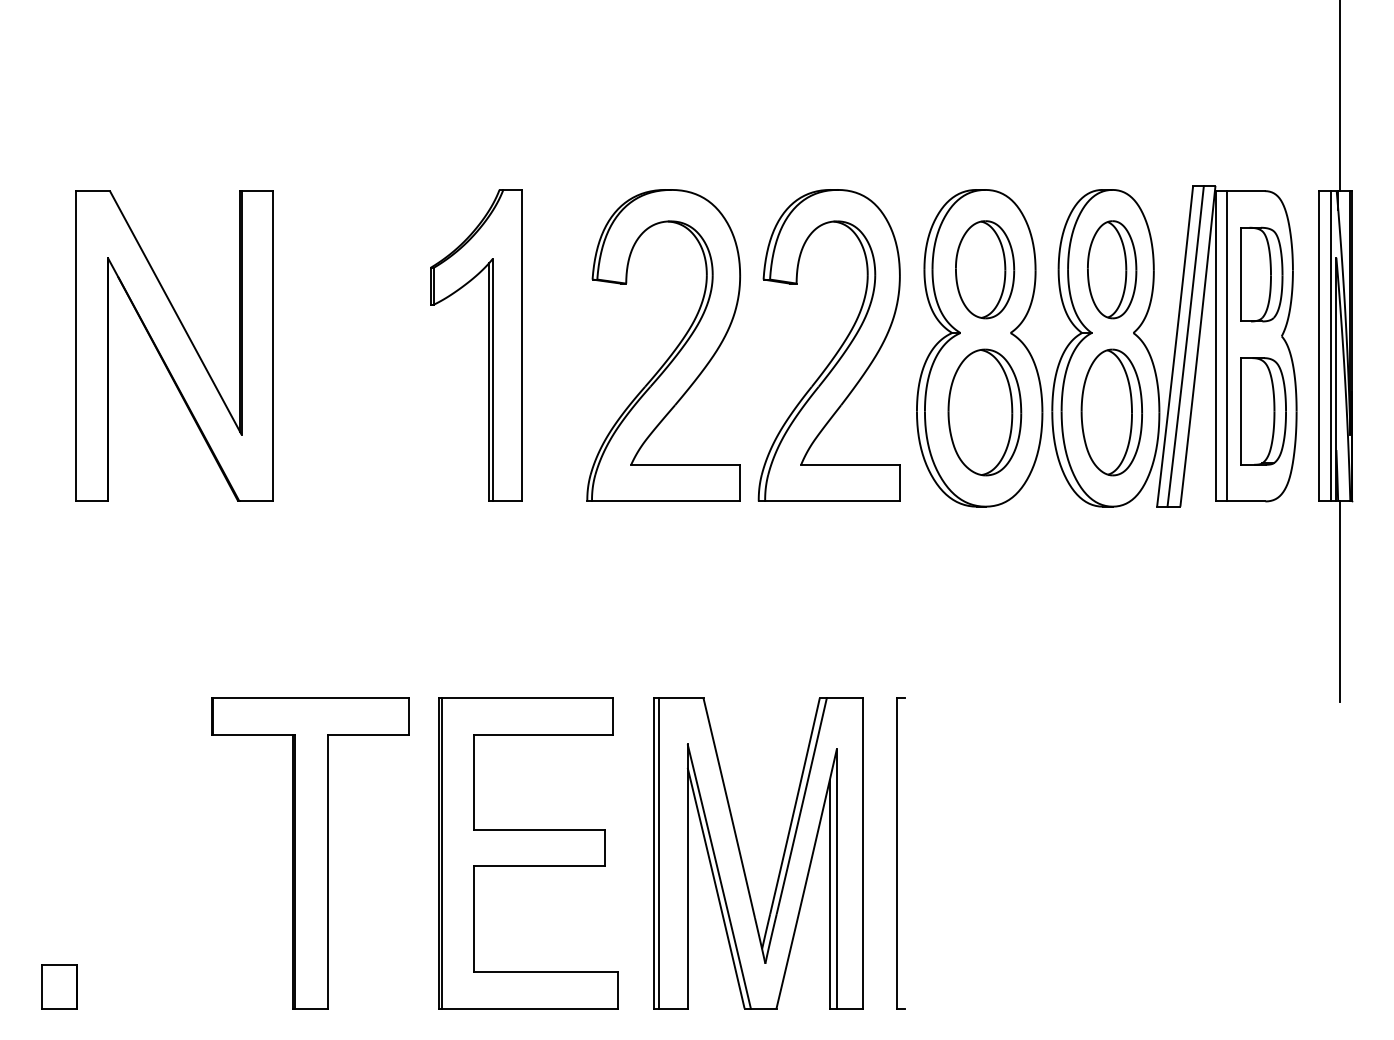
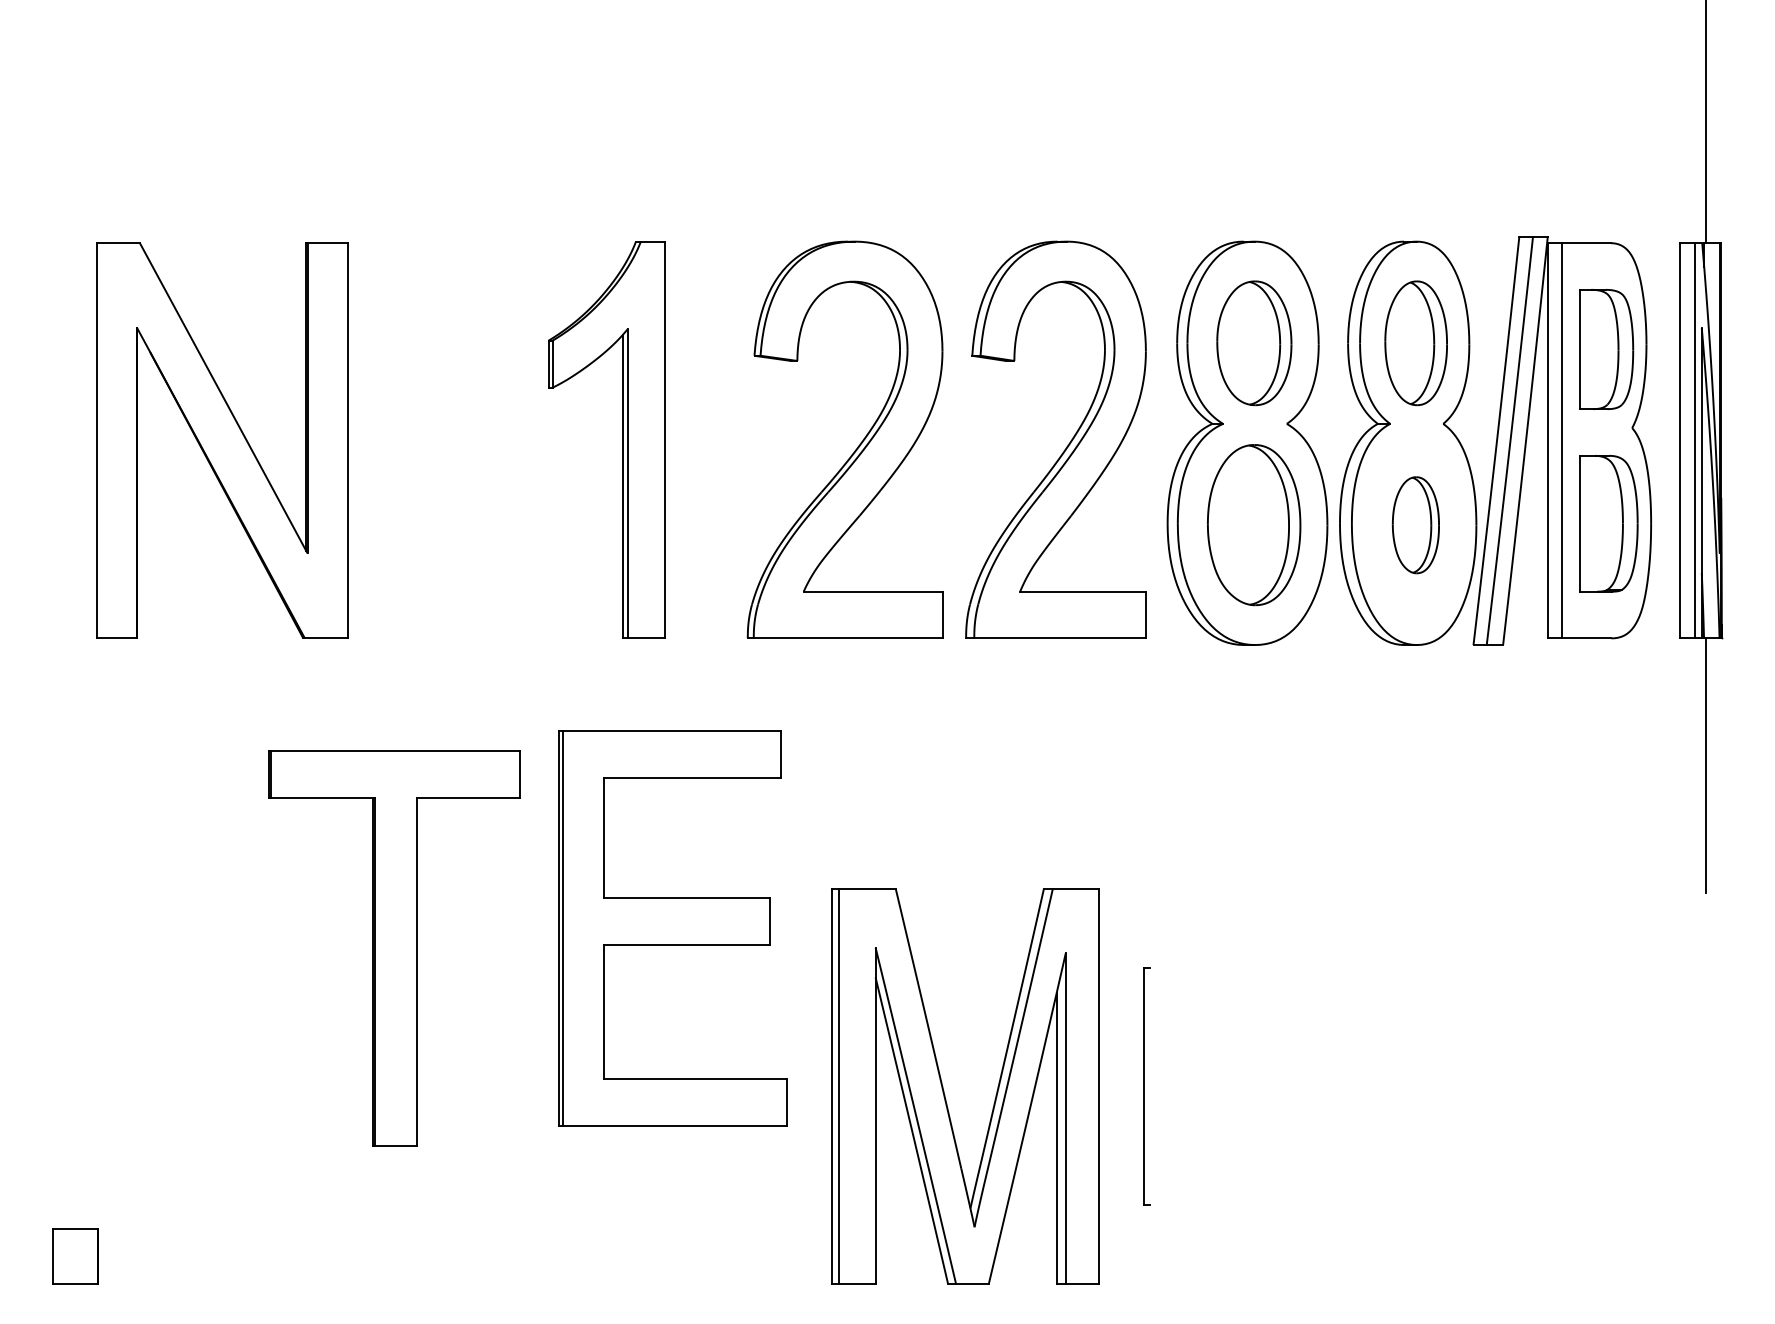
part: (1111, 412) -> (1415, 525), size x0.6
part: (309, 853) -> (394, 948), moved
part: (528, 853) -> (672, 928), moved
part: (900, 853) -> (1146, 1086), size x0.6

